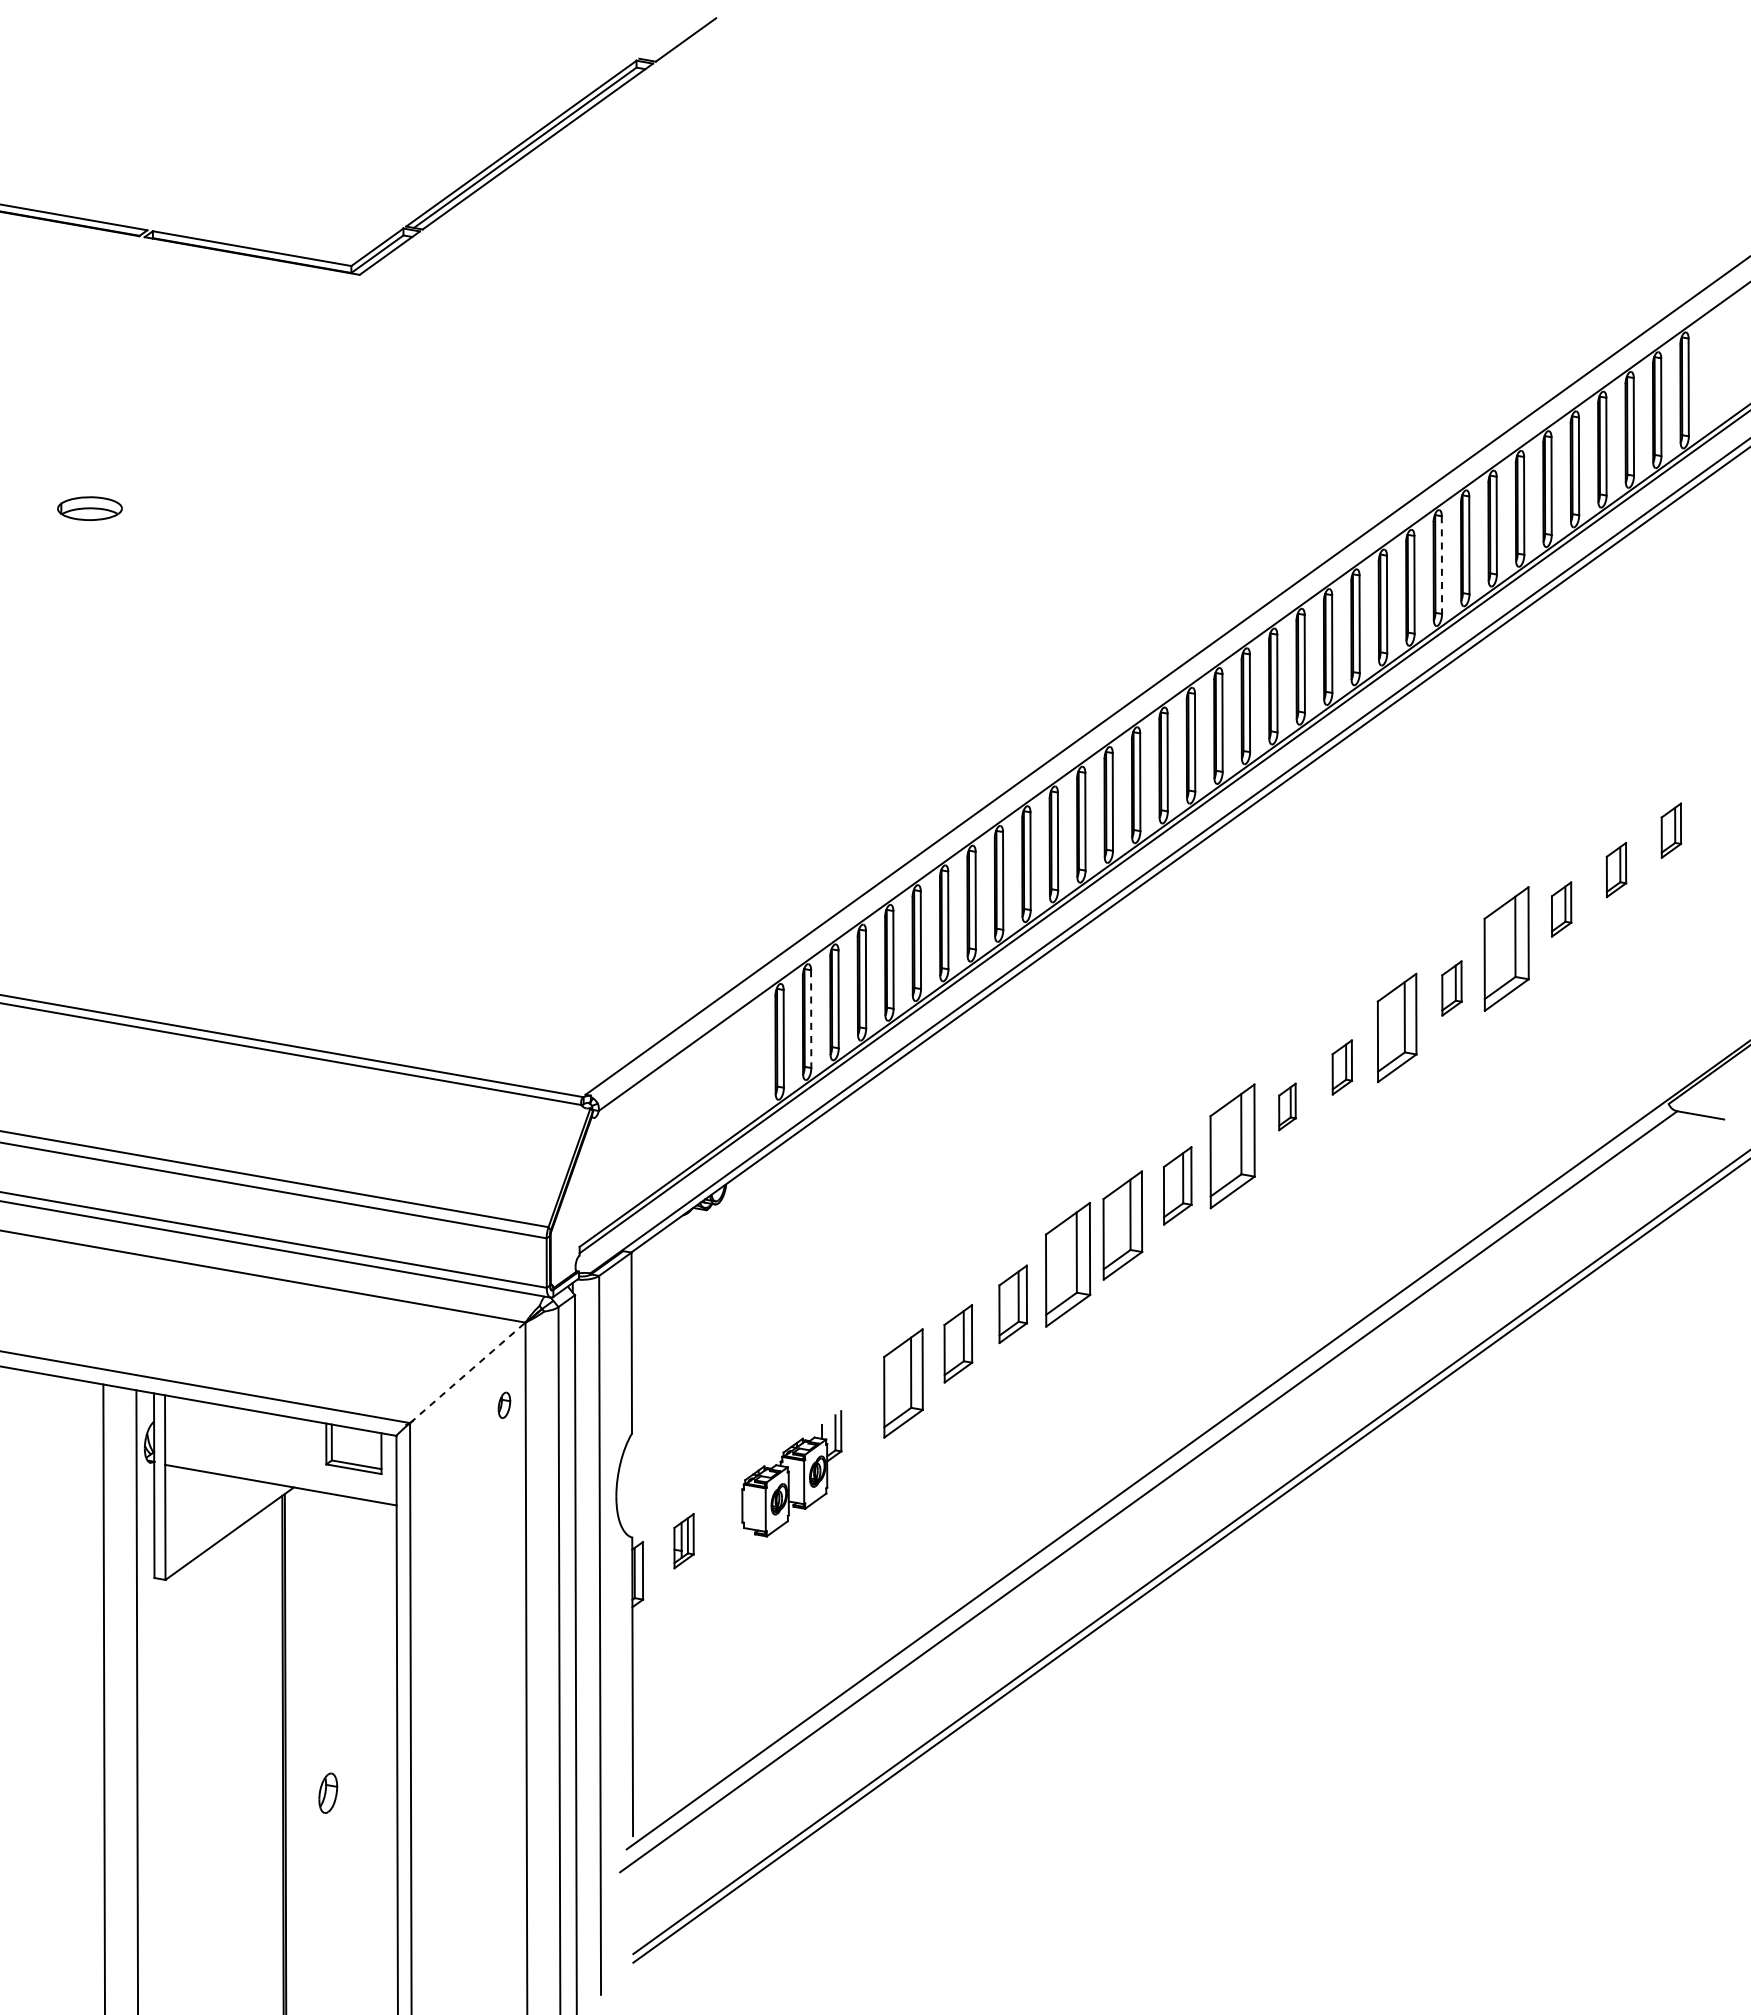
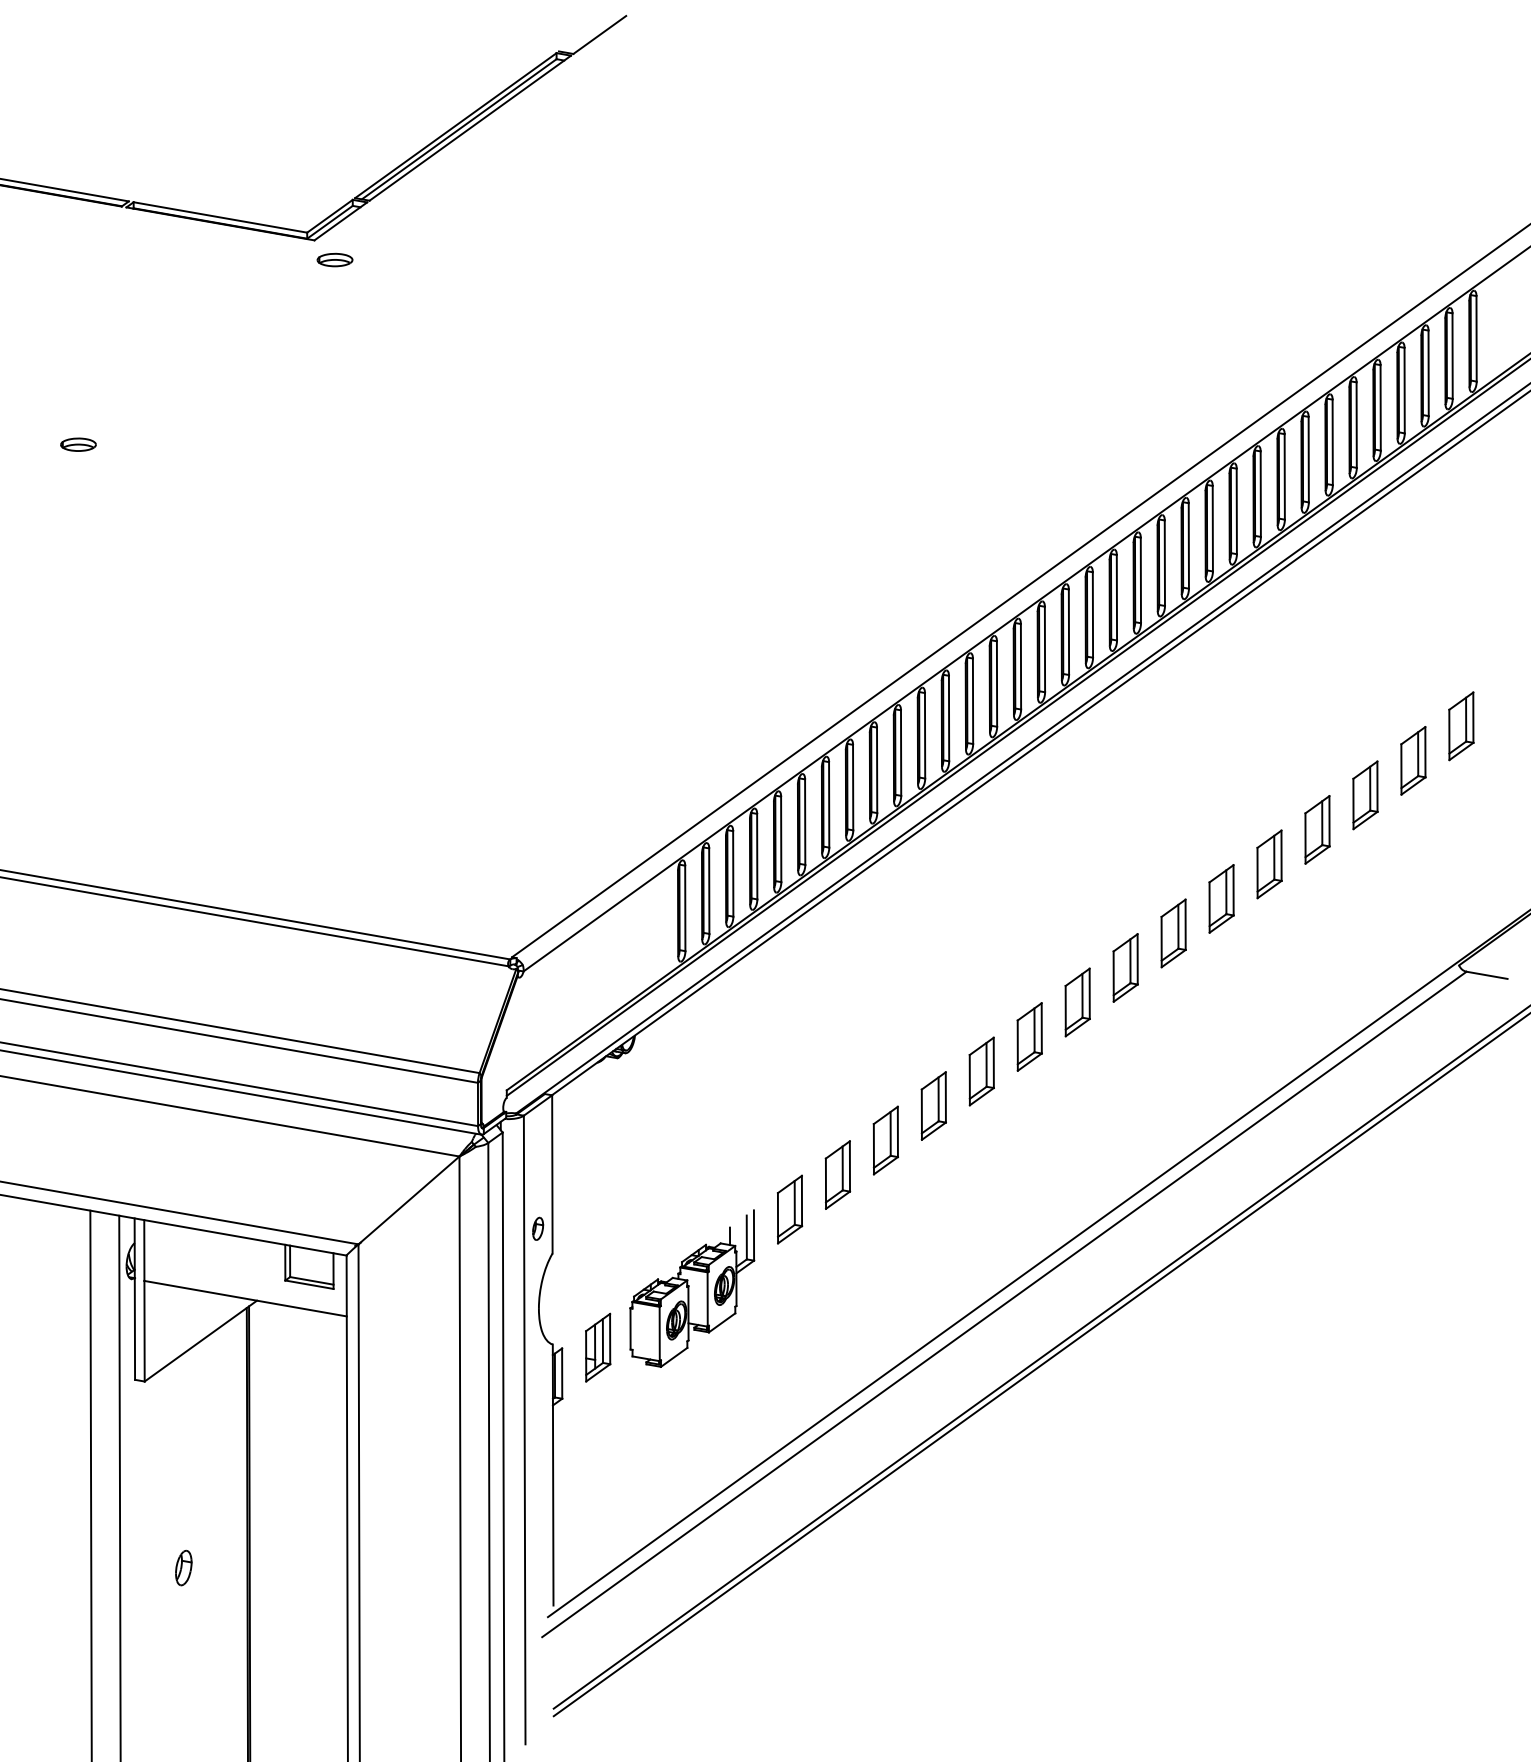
part: (383, 297) -> (335, 260), added
part: (89, 508) -> (78, 444), size x0.62
line: (1441, 565) -> (1260, 494), dashed -> solid
part: (1671, 830) -> (1461, 726), size x1.43
part: (1616, 869) -> (1413, 760), size x1.43
part: (1561, 909) -> (1365, 795), size x1.43
part: (1506, 948) -> (1317, 829), size x0.62
part: (1451, 988) -> (1269, 864), size x1.43
line: (811, 1019) -> (709, 891), dashed -> solid
part: (1396, 1027) -> (1221, 898), size x0.71
part: (1342, 1067) -> (1173, 933), size x1.43
part: (1287, 1106) -> (1125, 967), size x1.67
part: (1232, 1146) -> (1077, 1002), size x0.62
part: (1122, 1224) -> (981, 1070), size x0.71
part: (1067, 1264) -> (933, 1105), size x0.62
line: (467, 1372) -> (408, 1200), dashed -> solid
part: (903, 1382) -> (789, 1208), size x0.71
part: (504, 1404) -> (538, 1228), moved
part: (791, 1473) -> (692, 1288), size x1.43
part: (683, 1540) -> (597, 1347), size x1.43
part: (328, 1792) -> (184, 1567), moved

